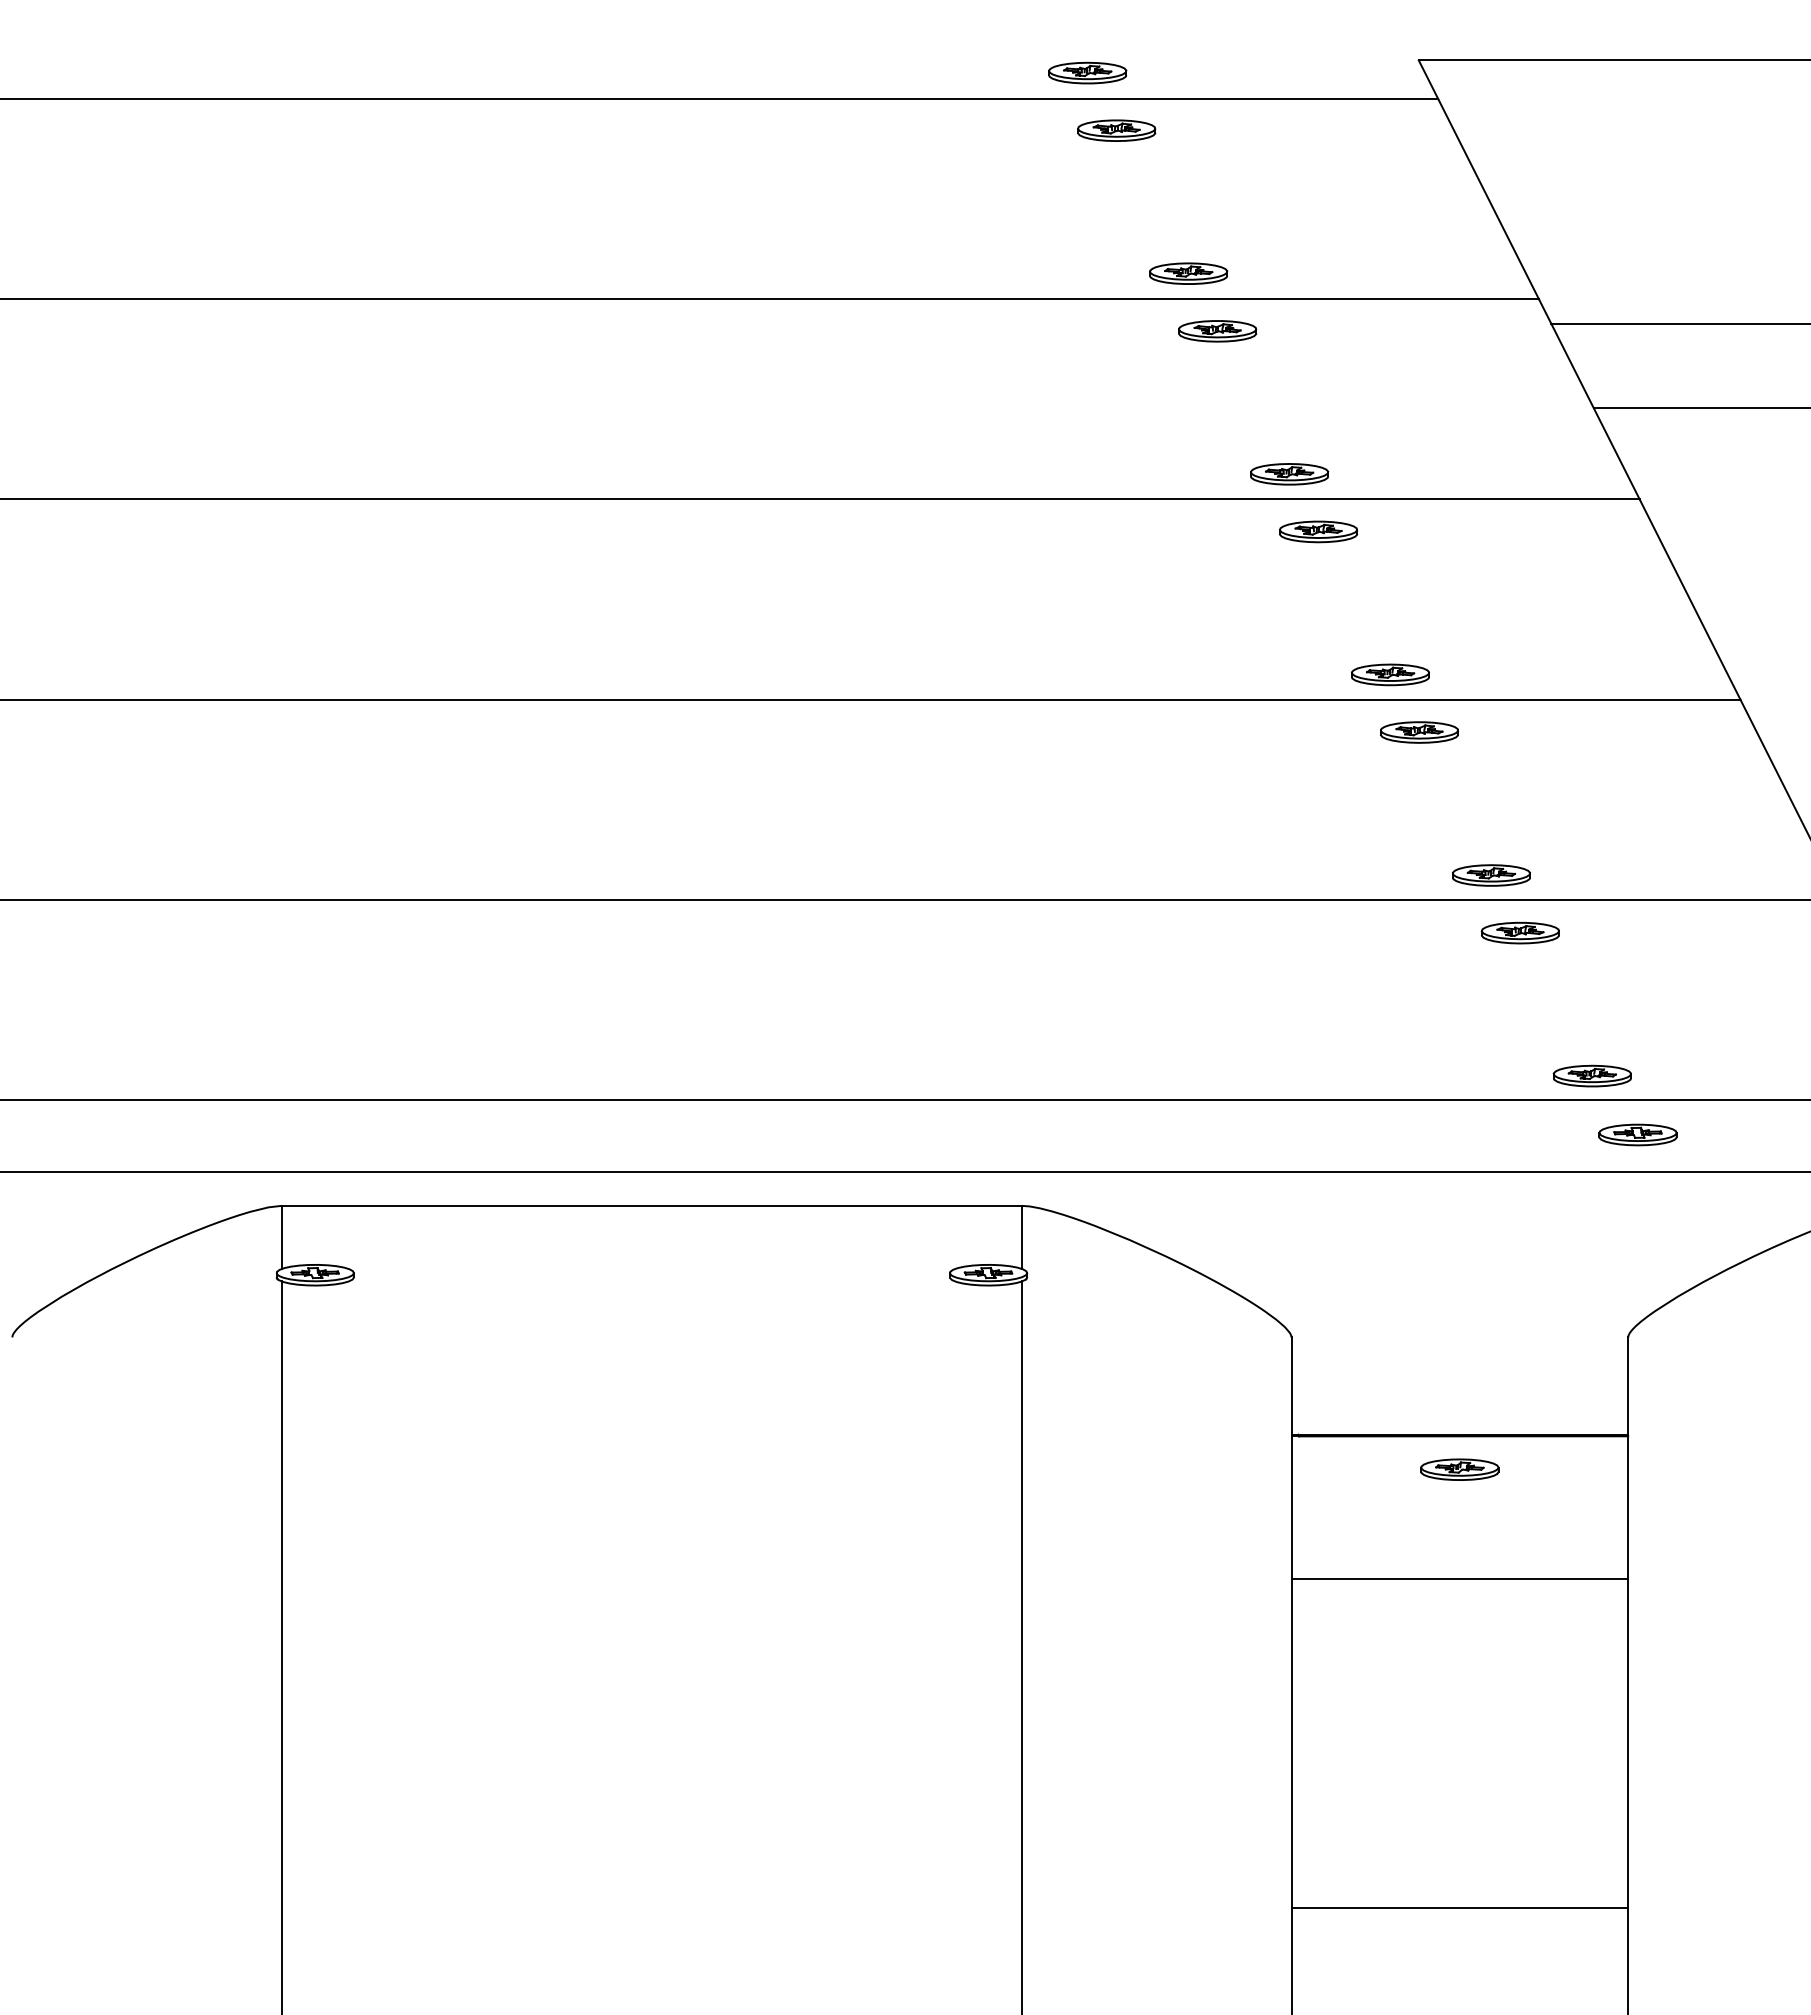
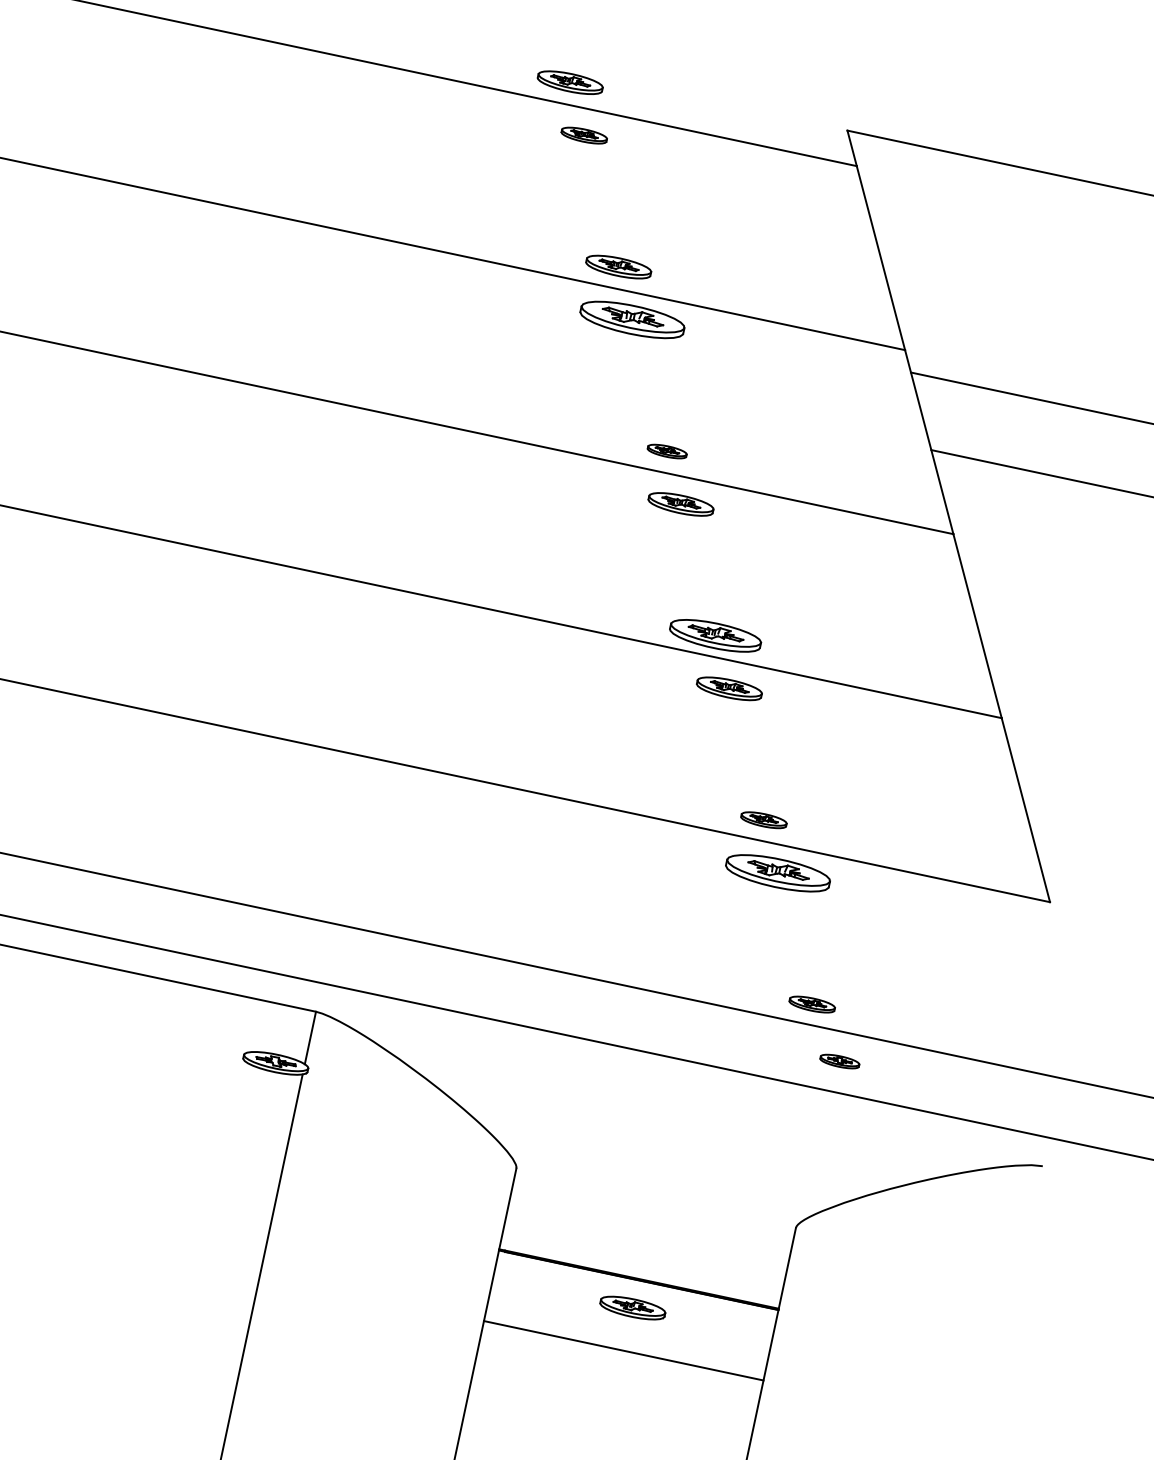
part: (1116, 130) -> (584, 135), size x0.7
part: (1217, 331) -> (632, 320), size x1.6
part: (1289, 474) -> (667, 451), size x0.6
part: (1390, 674) -> (715, 635), size x1.4
part: (1491, 875) -> (763, 820), size x0.7
part: (1519, 932) -> (777, 872), size x1.6
part: (1591, 1075) -> (811, 1003), size x0.7
part: (1637, 1134) -> (839, 1061), size x0.6
line: (1459, 1579) -> (623, 1351), moved

